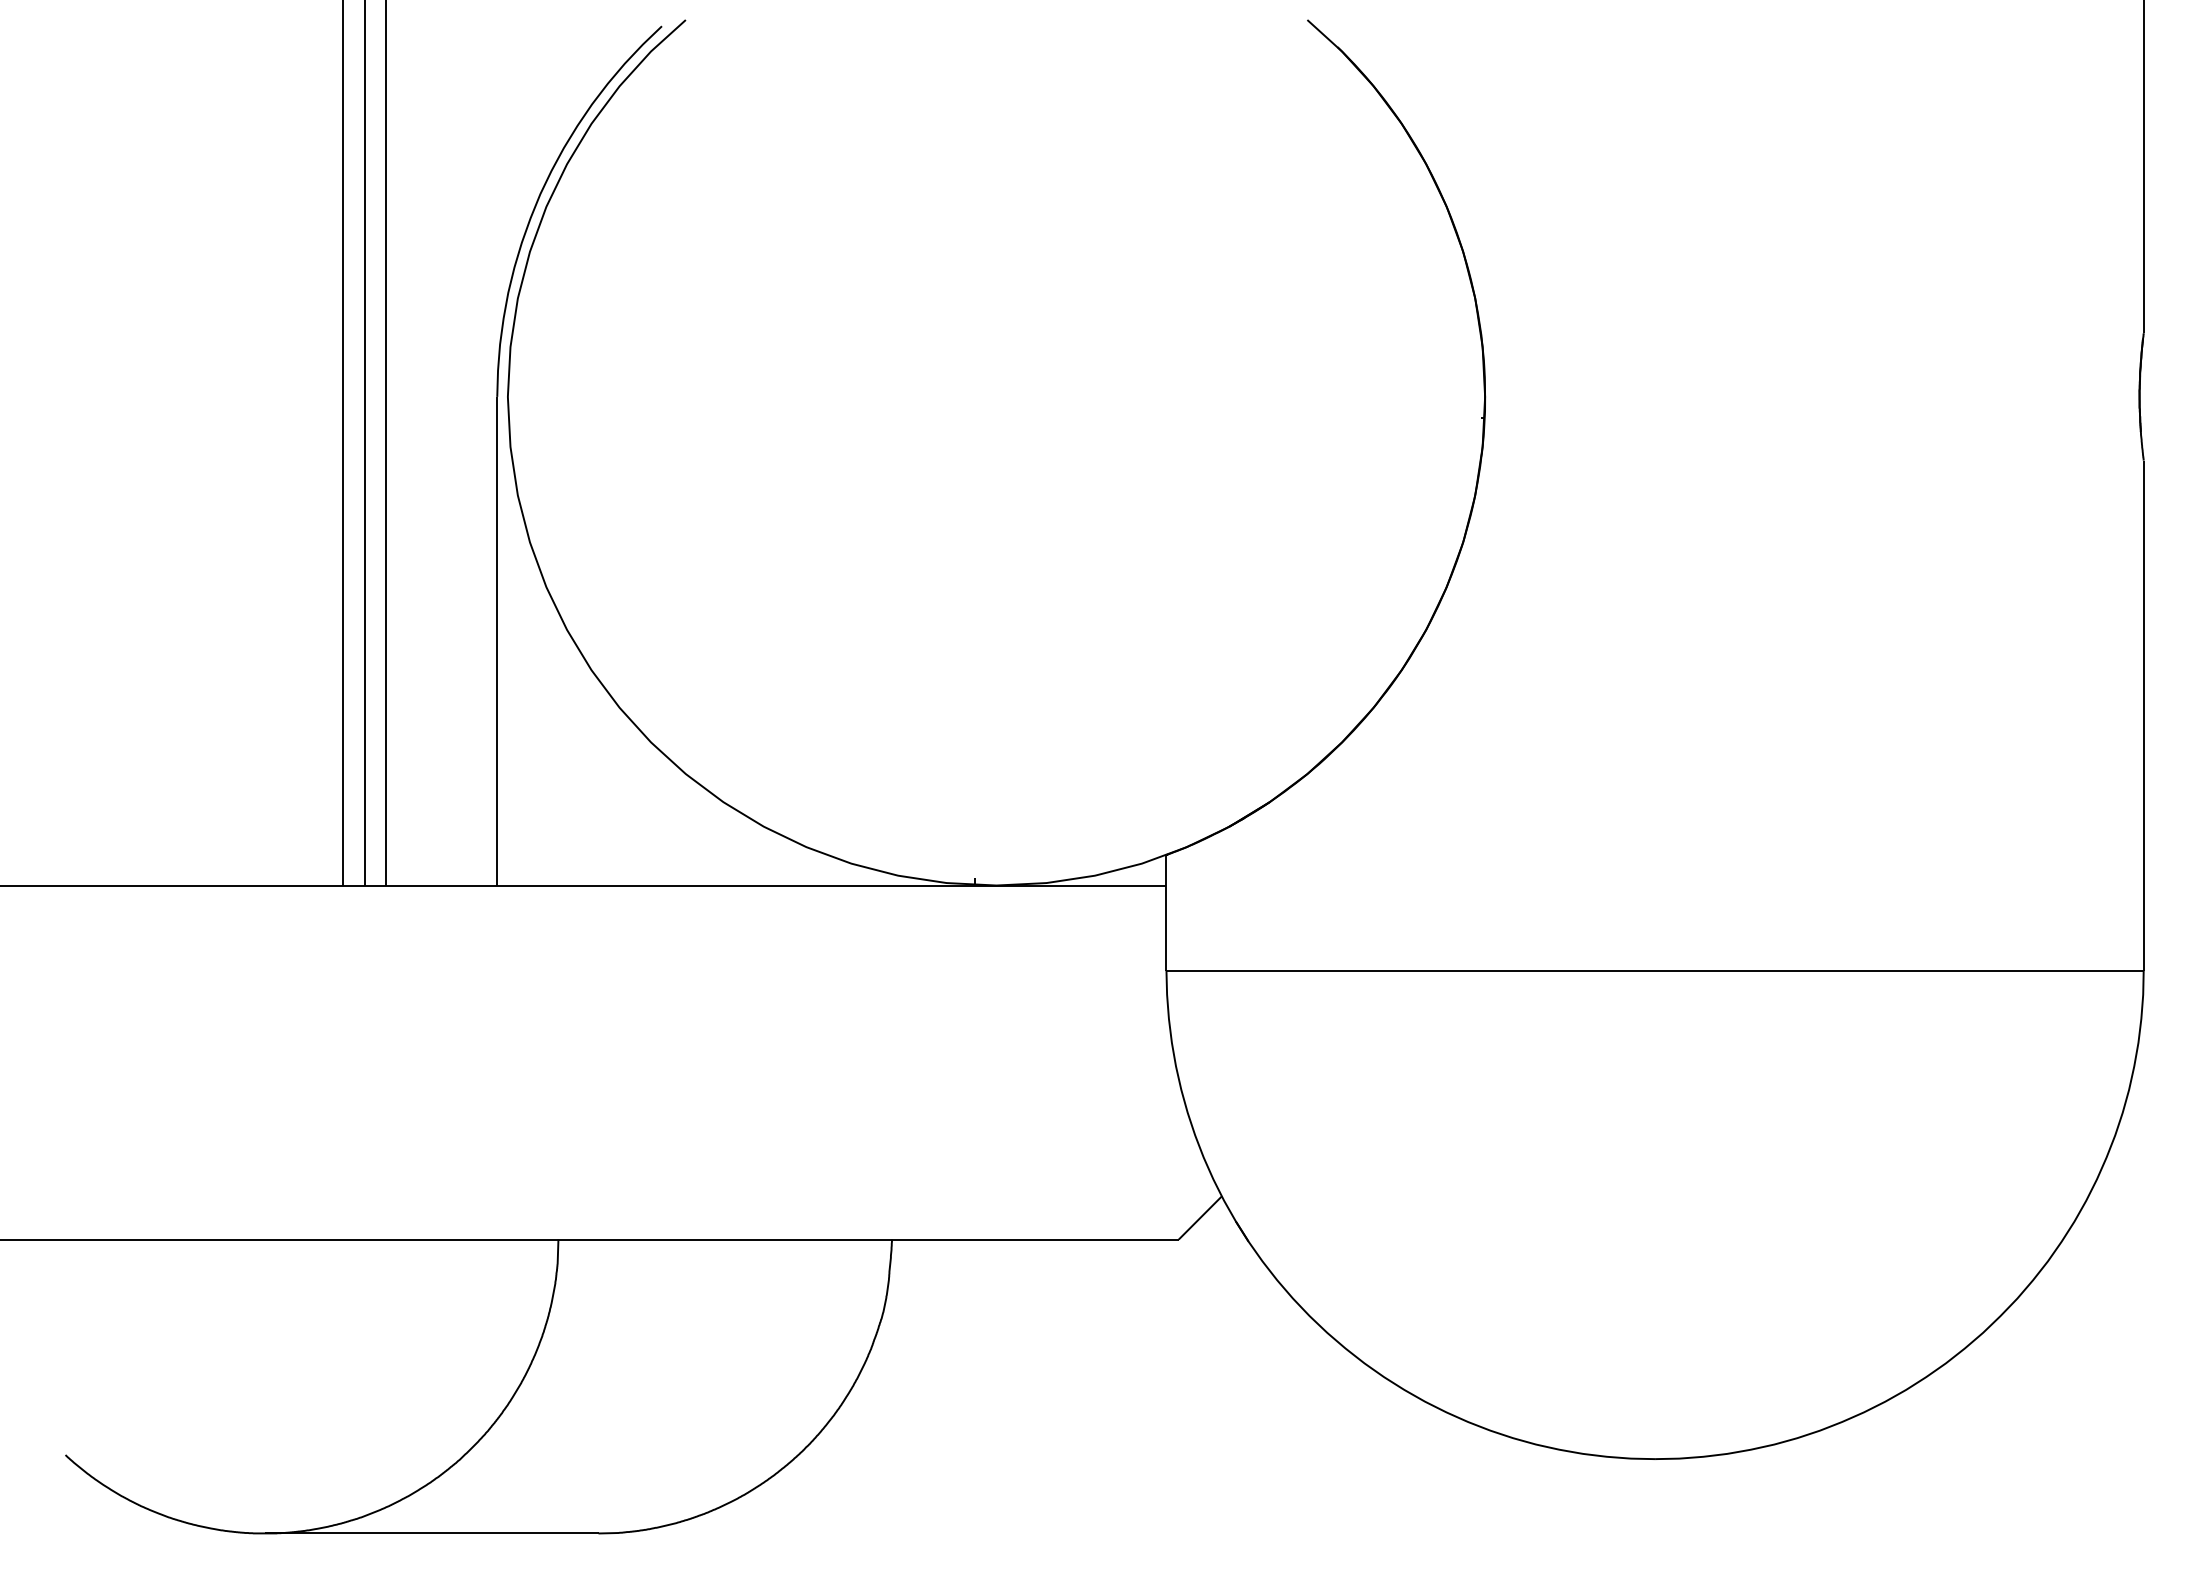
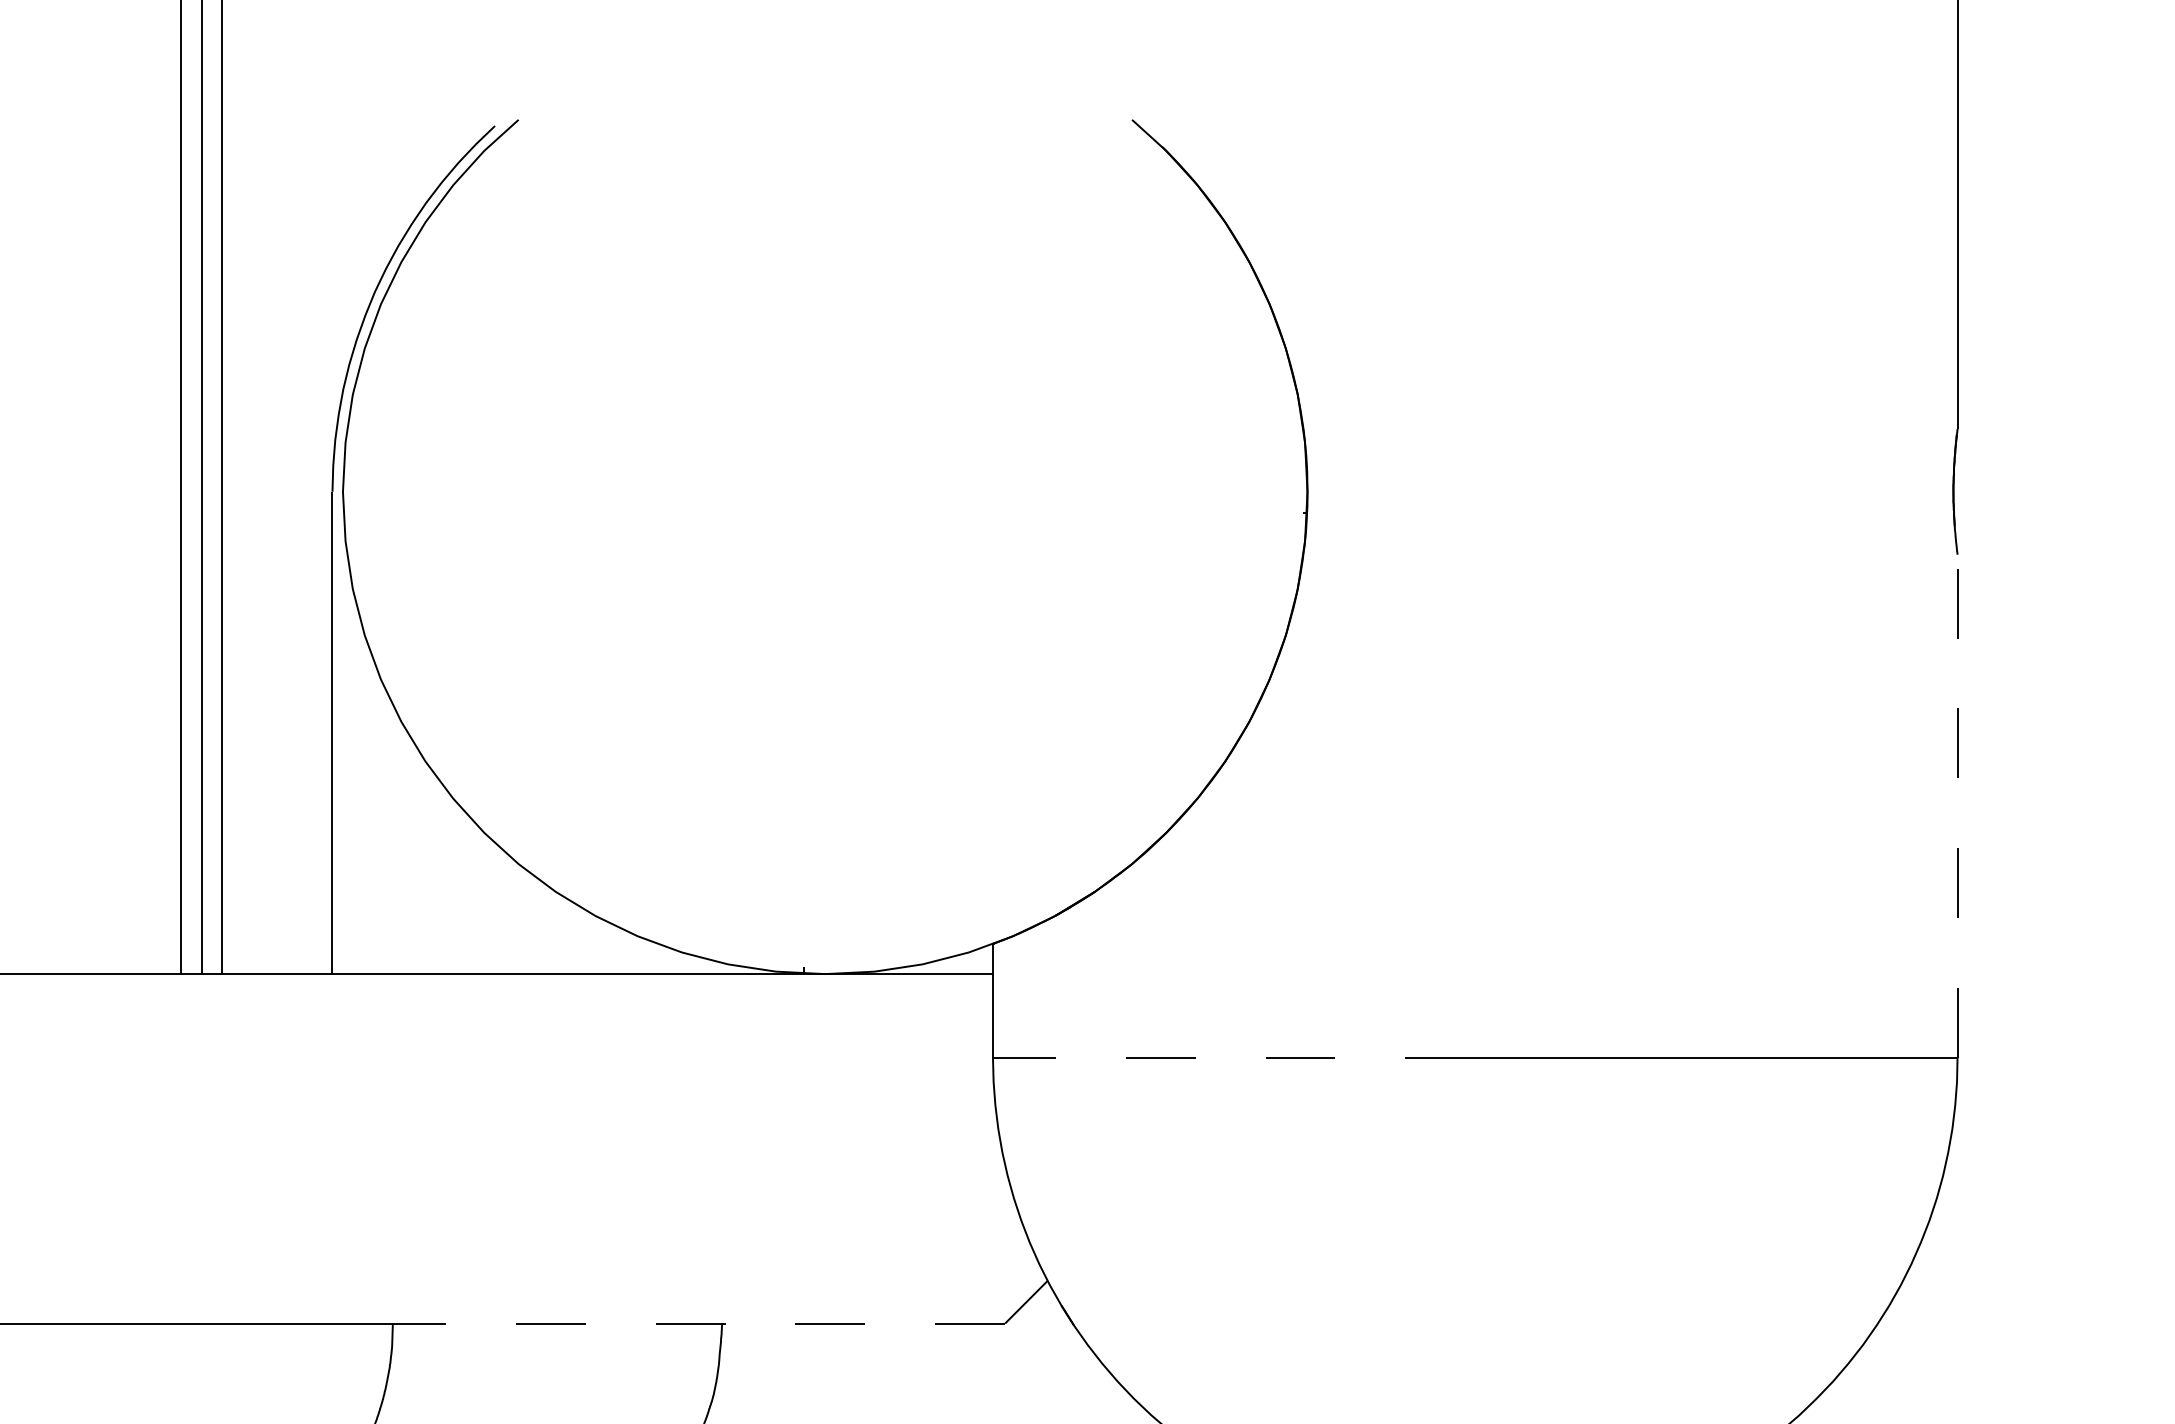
line: (2143, 715) -> (1957, 806), solid -> dashed
line: (1410, 970) -> (1233, 1057), solid -> dashed
line: (868, 1239) -> (698, 1323), solid -> dashed

